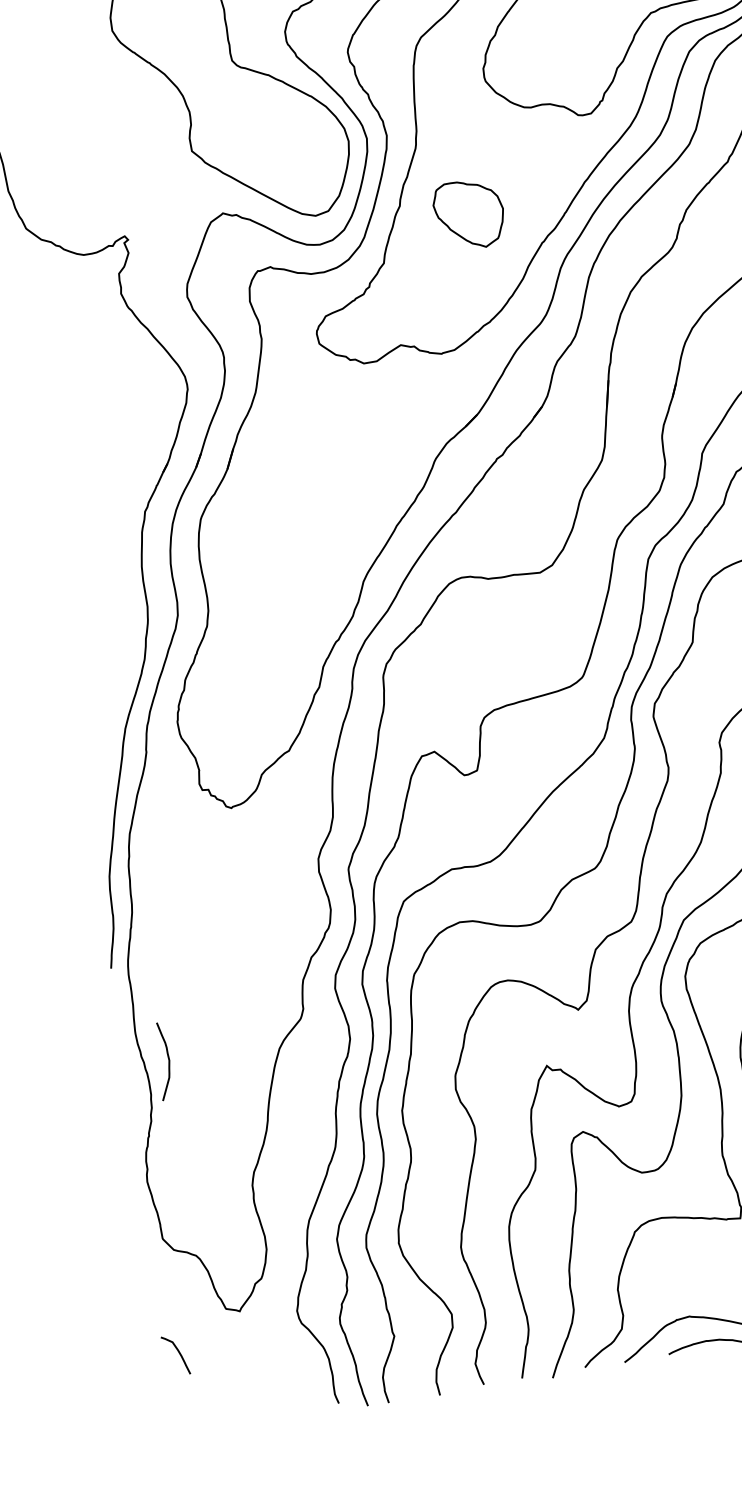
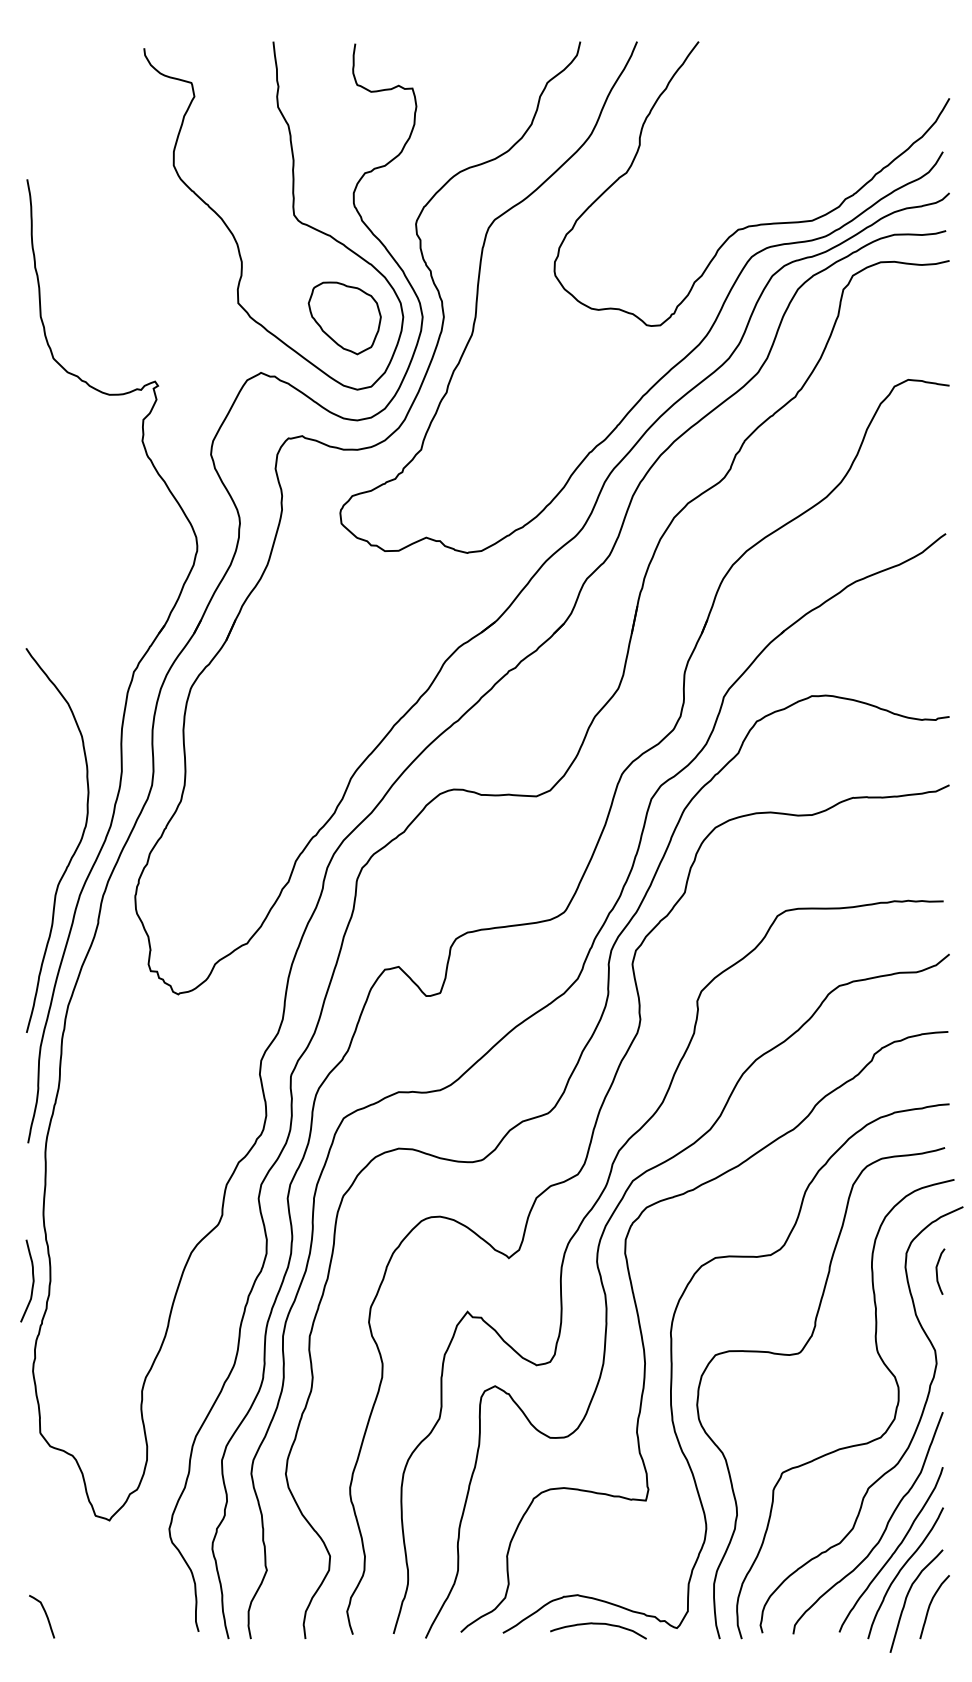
part: (469, 215) -> (344, 318), moved
curve: (114, 686) -> (75, 849), added
curve: (168, 1060) -> (32, 1280), moved
curve: (178, 1353) -> (45, 1615), moved

